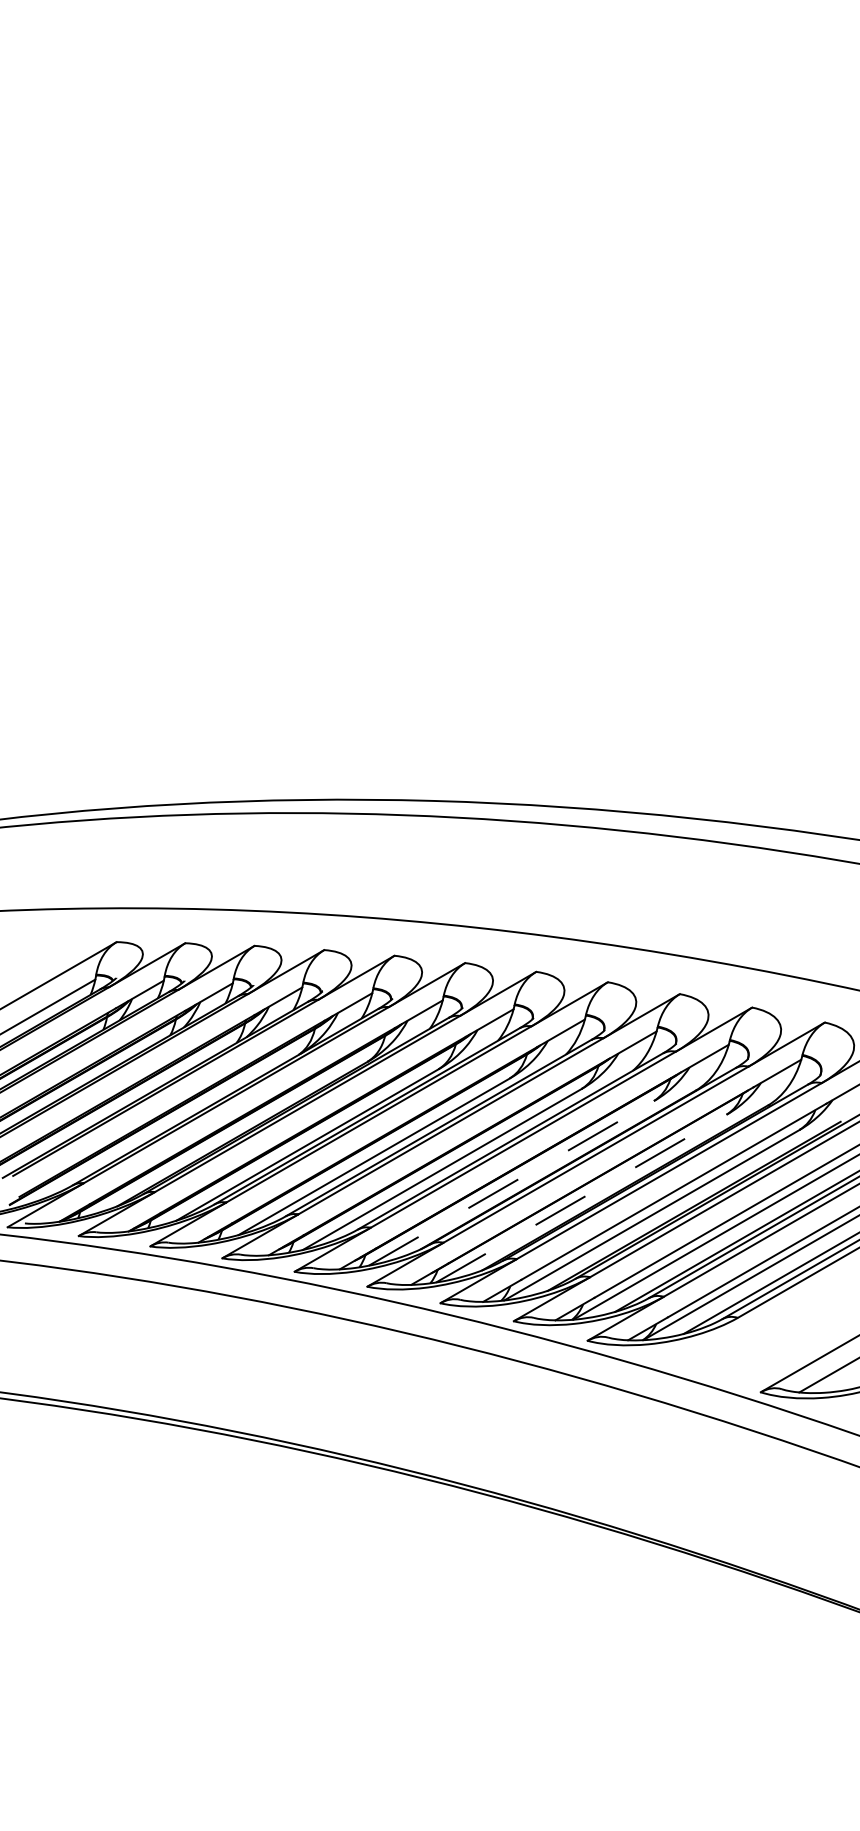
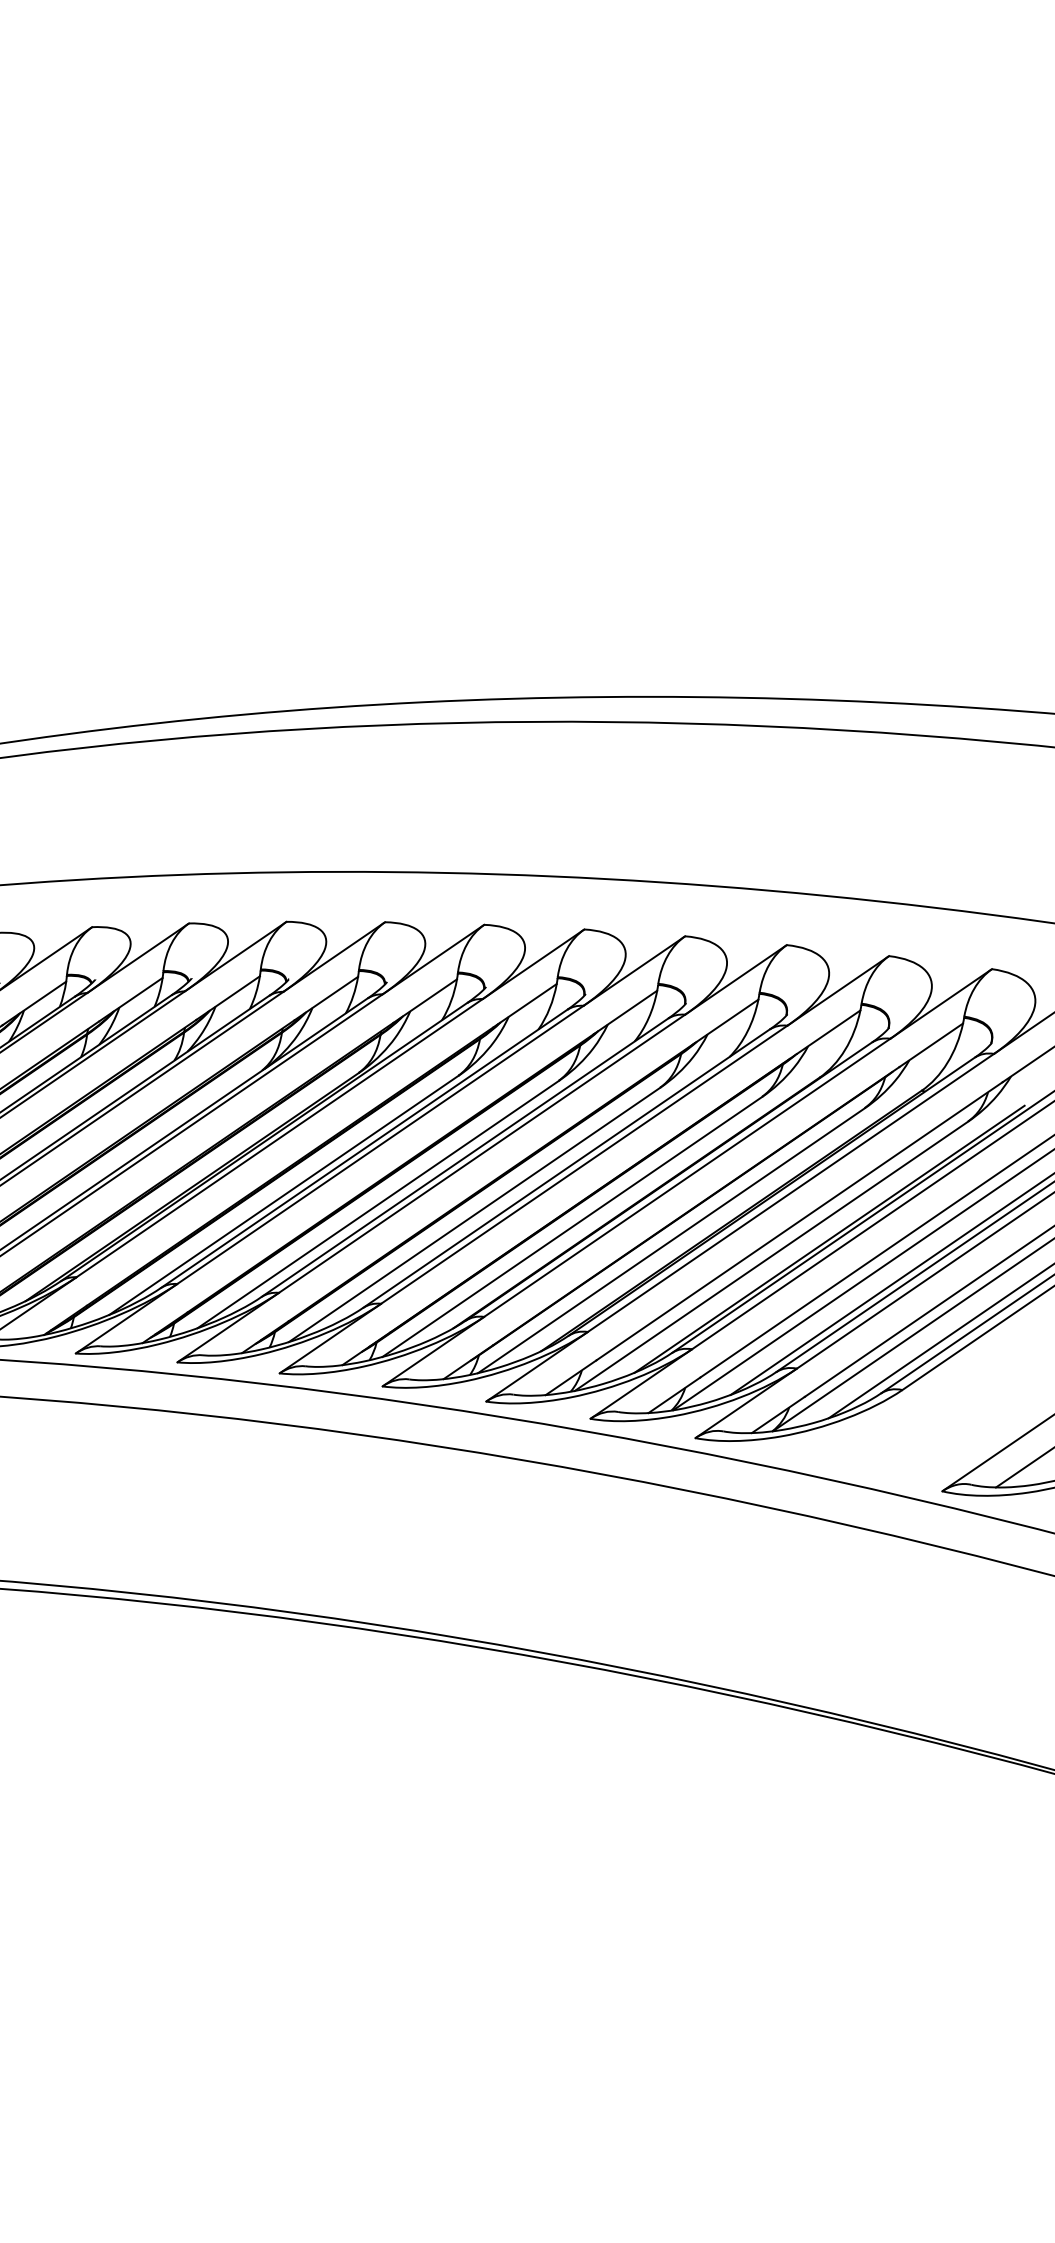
line: (511, 1183) -> (572, 1227), dashed -> solid
line: (581, 1198) -> (671, 1240), dashed -> solid

